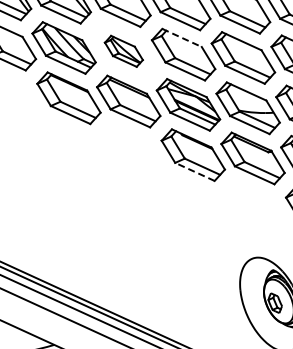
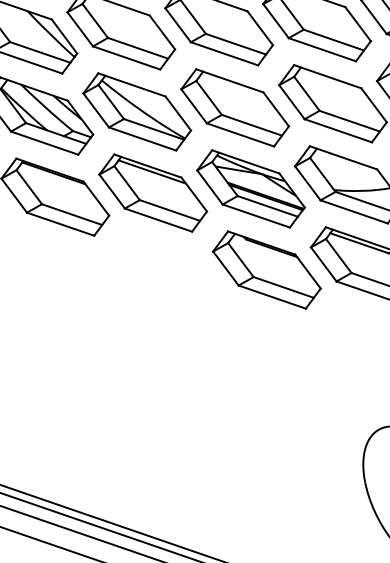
line: (182, 37) -> (230, 80), dashed -> solid
part: (123, 51) -> (136, 112), size x1.67
line: (194, 171) -> (271, 296), dashed -> solid

